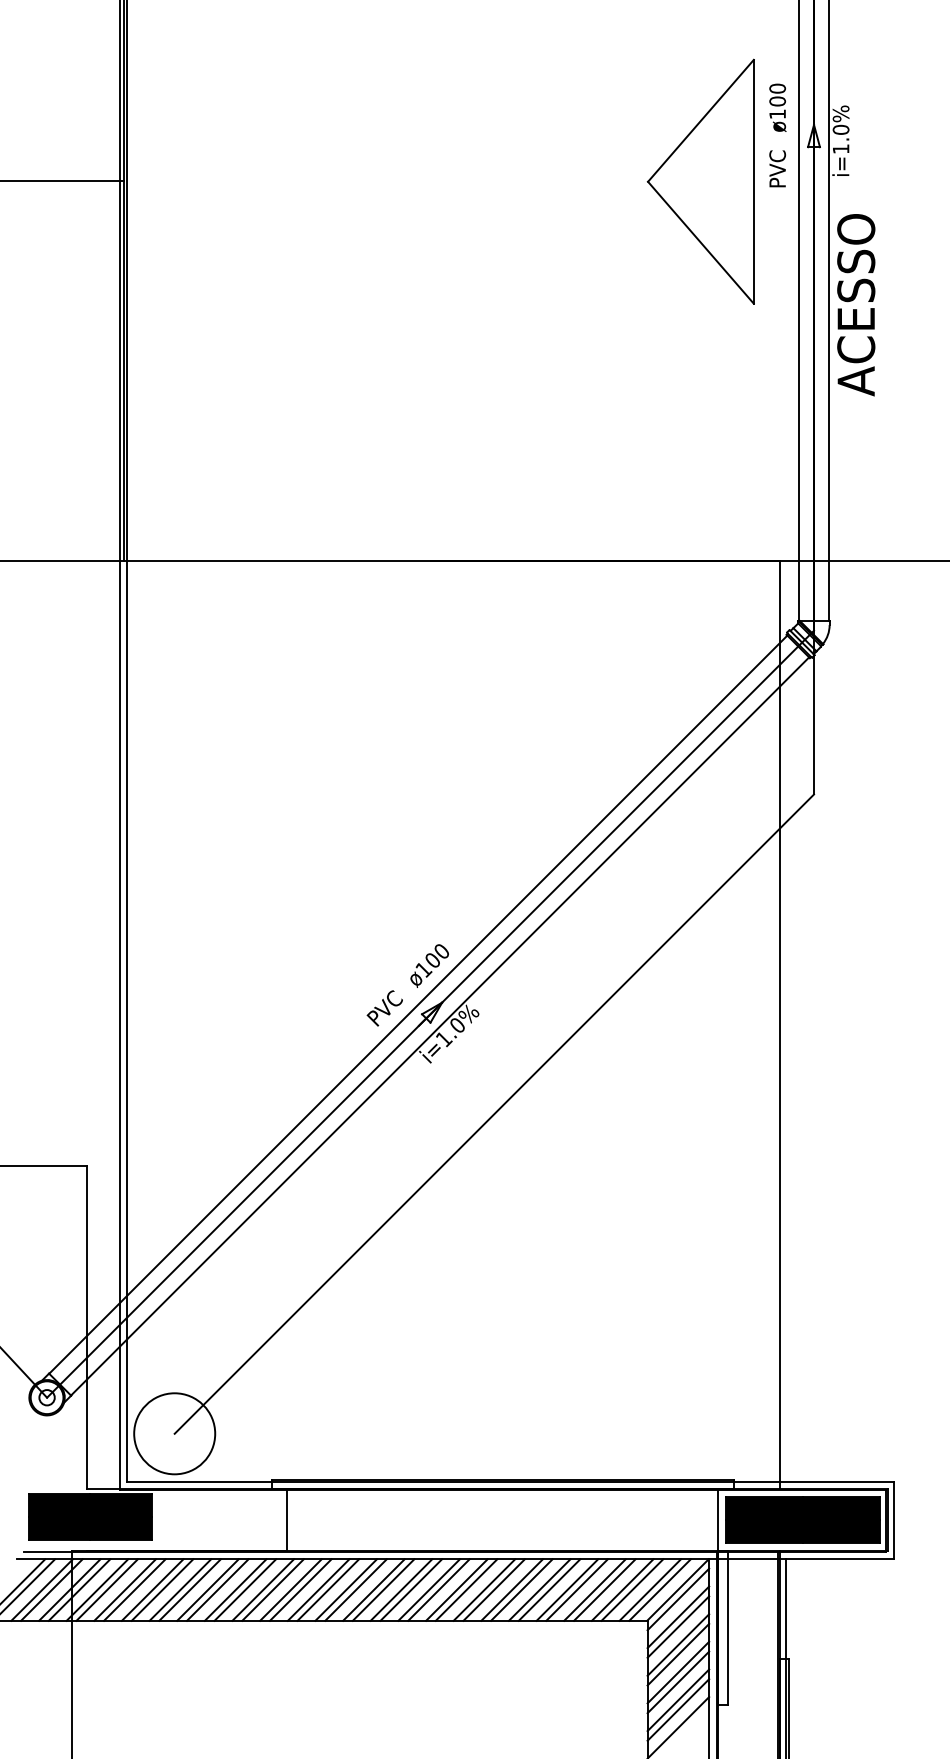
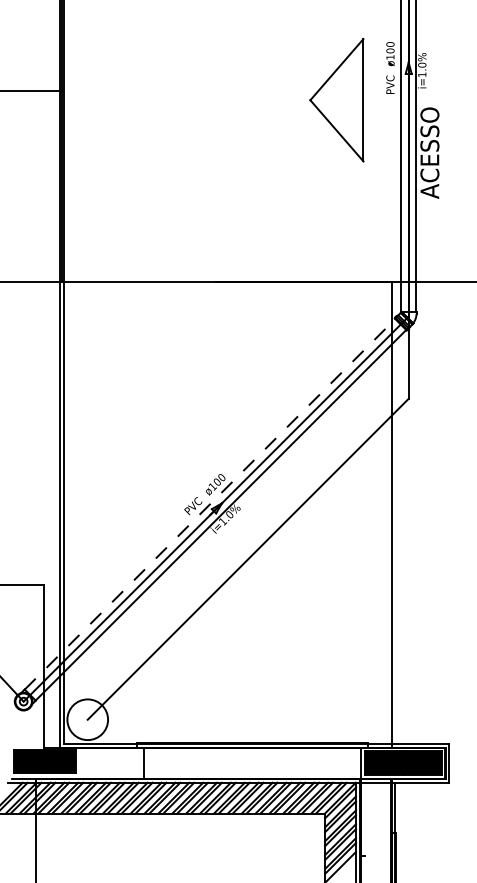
part: (700, 182) -> (336, 100), moved
line: (419, 1003) -> (210, 503), solid -> dashed
line: (727, 1626) -> (365, 816), removed

